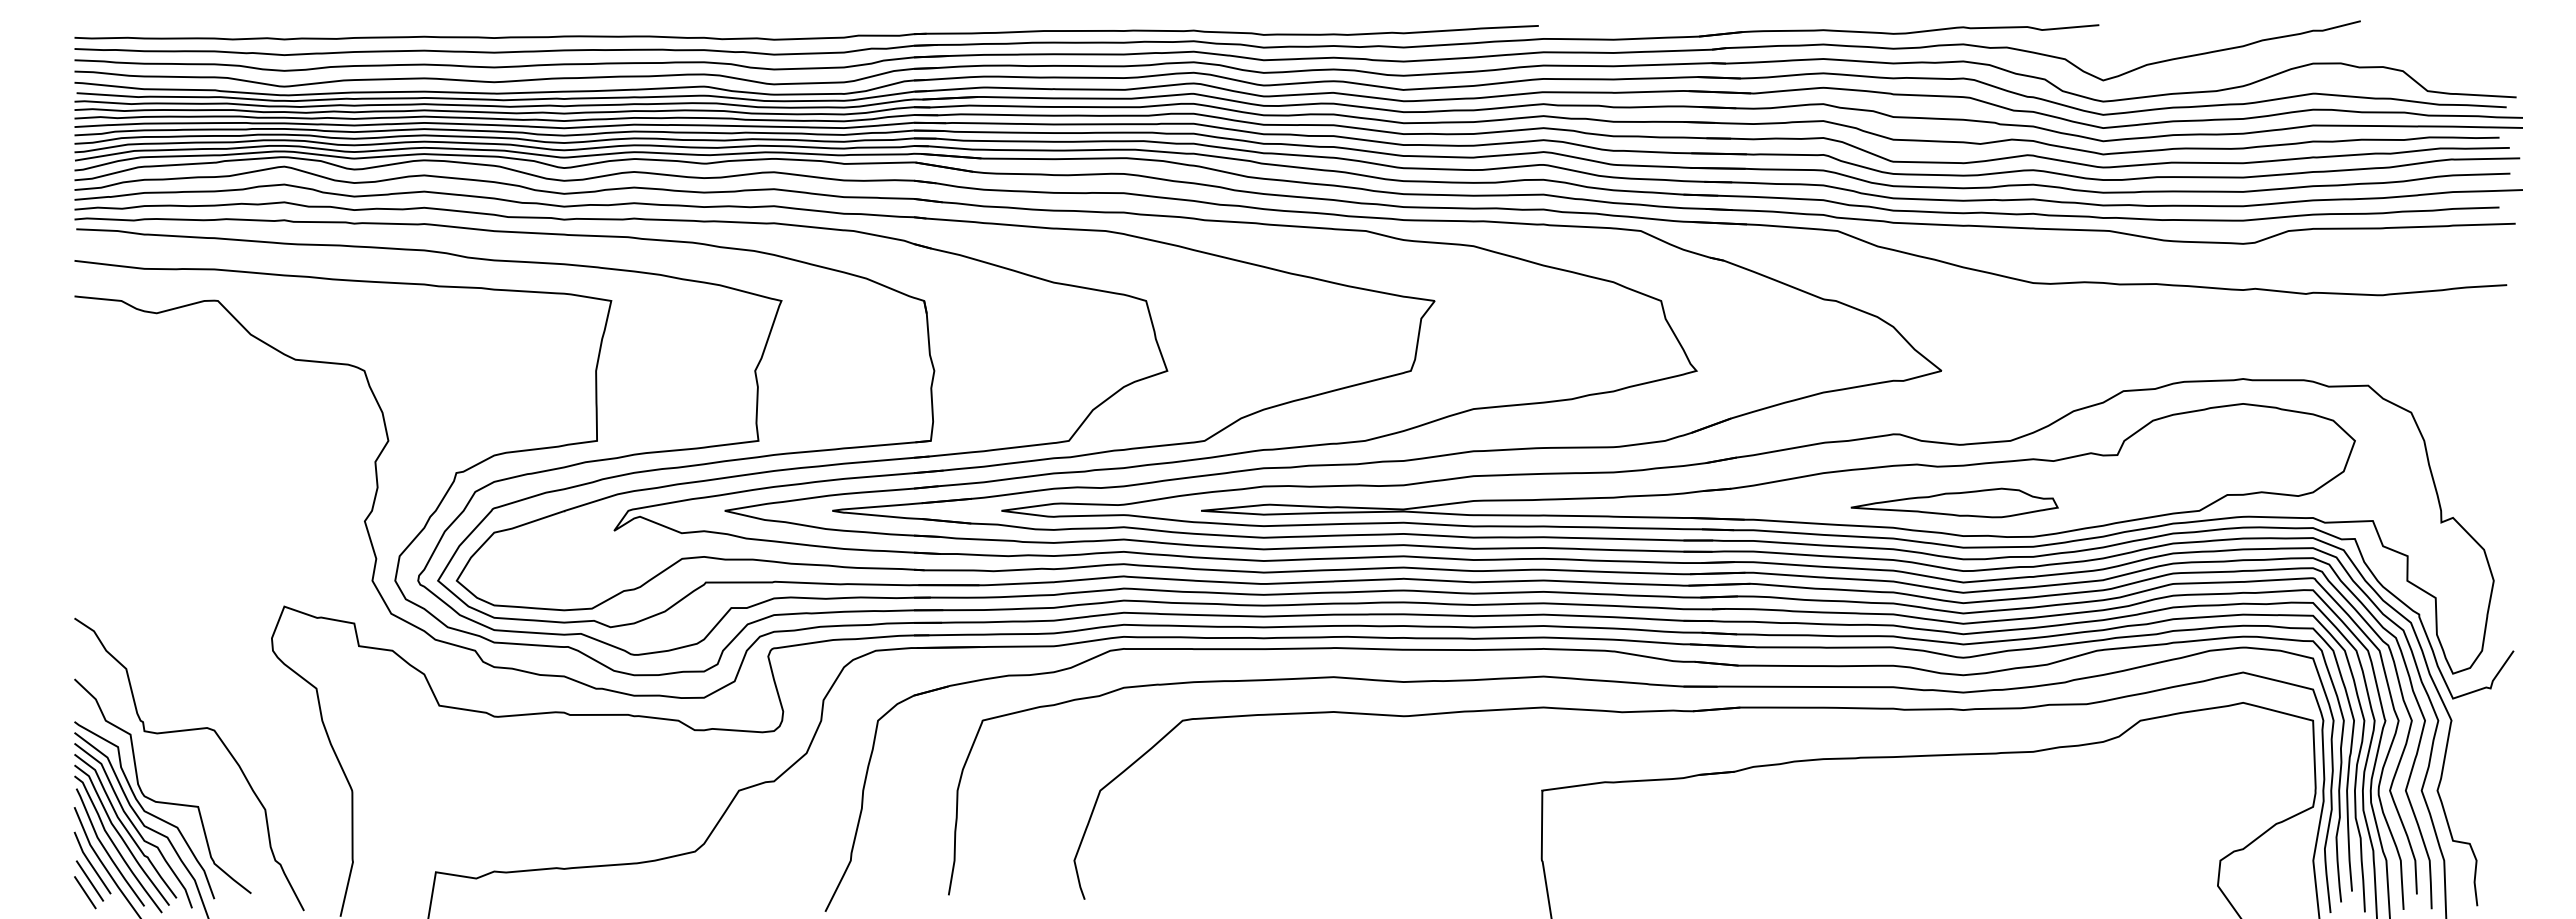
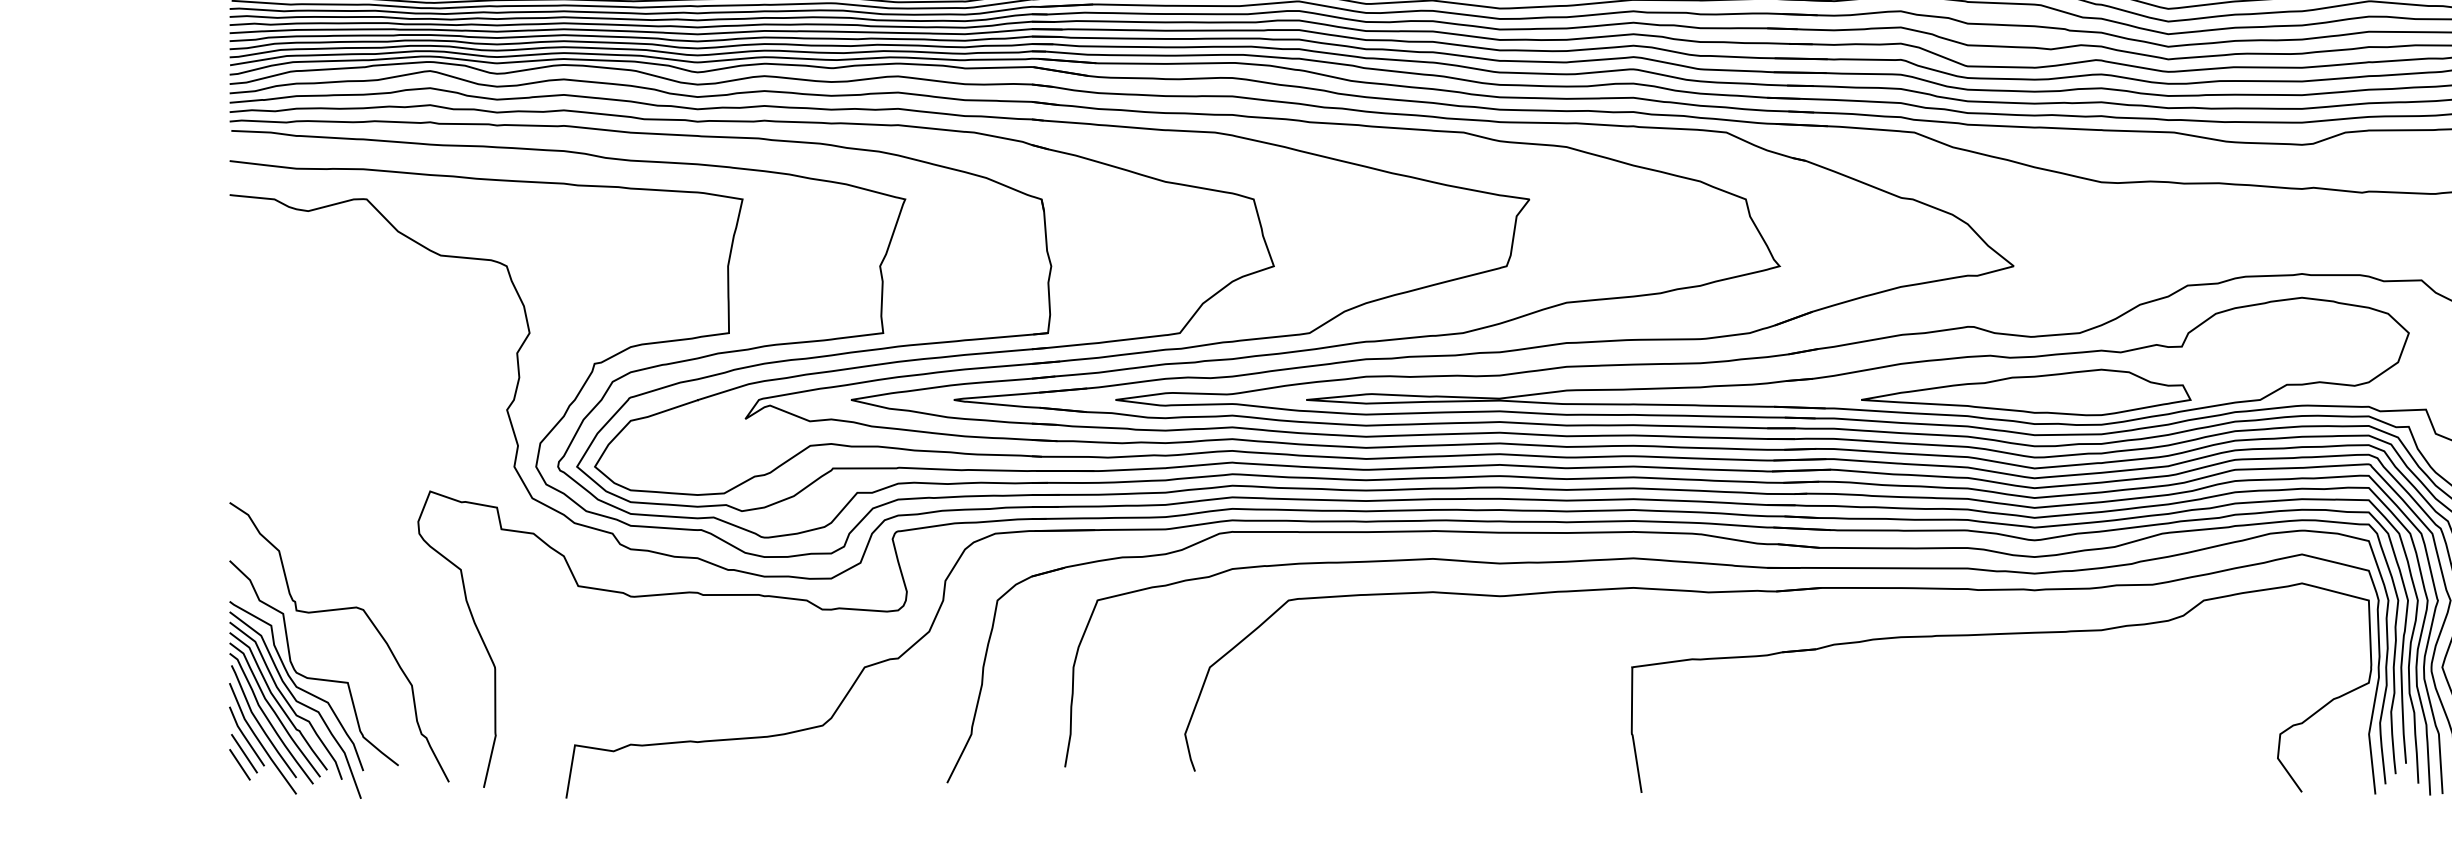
part: (1954, 502) -> (2026, 391), size x1.67

